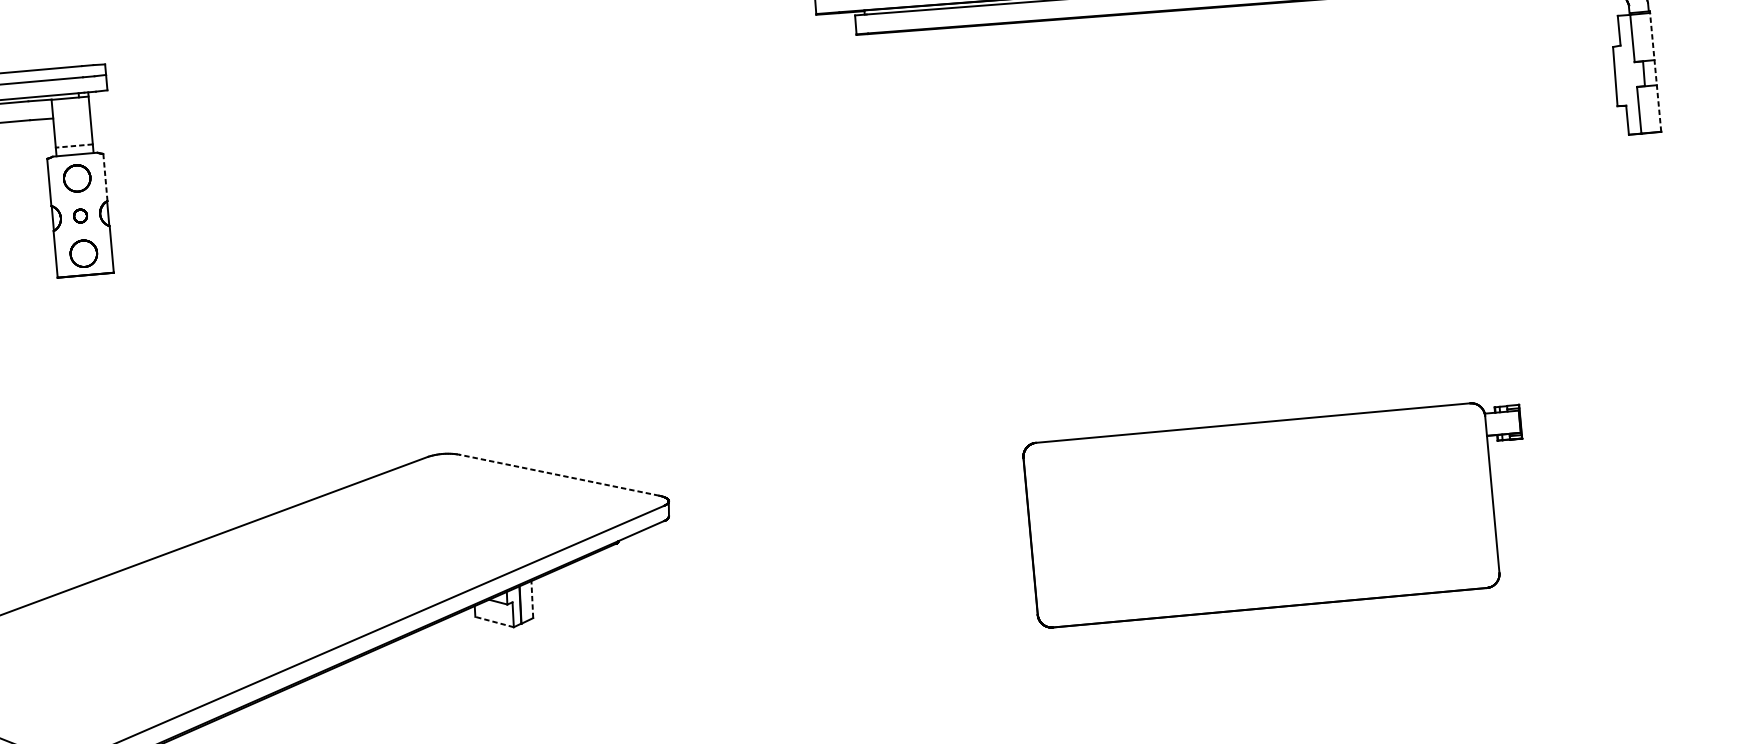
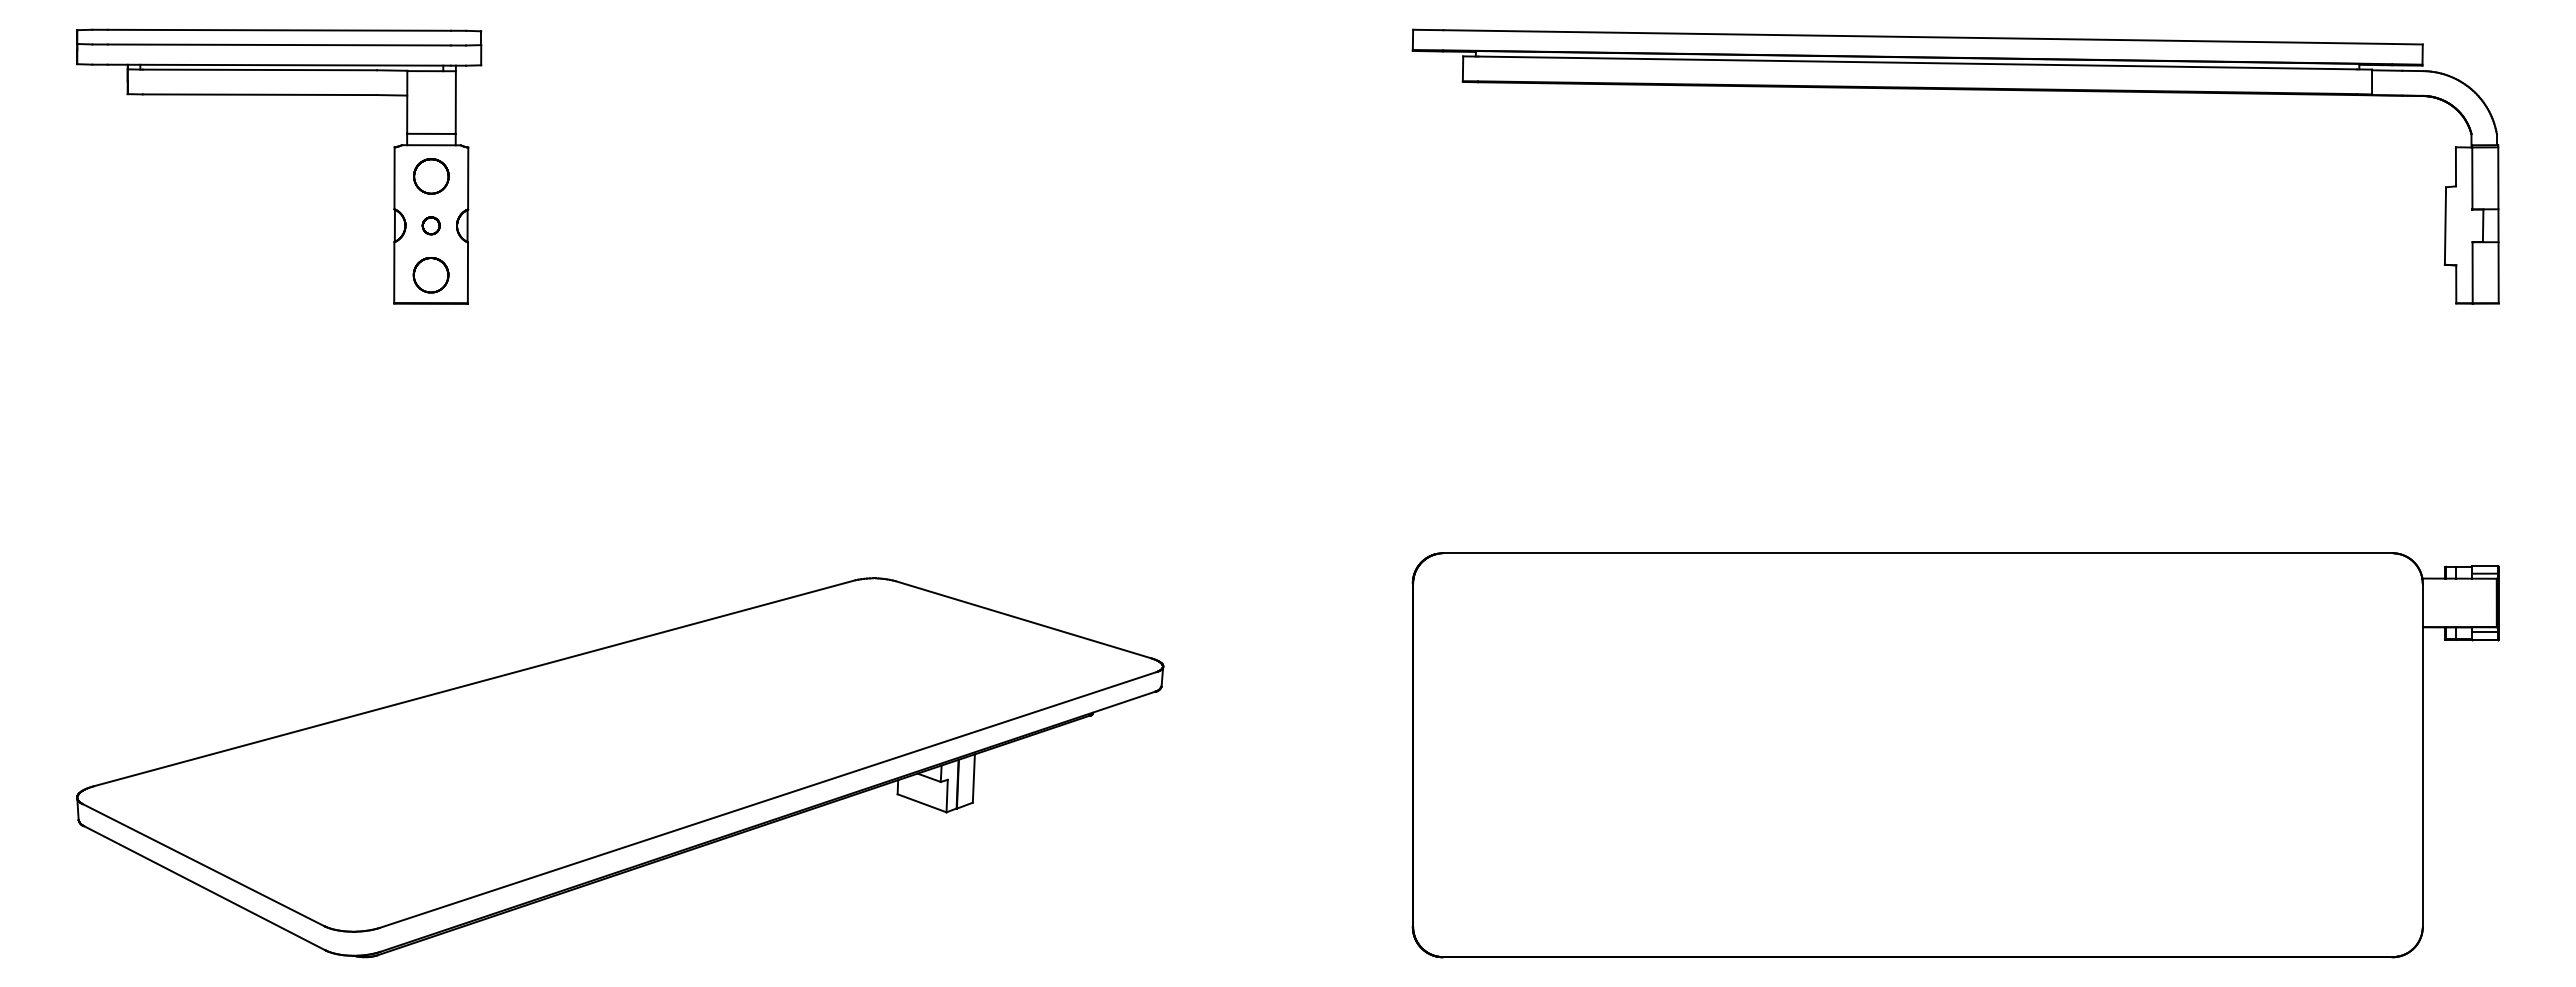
line: (1655, 72) -> (2498, 225), dashed -> solid
line: (73, 145) -> (430, 133), dashed -> solid
line: (105, 177) -> (468, 178), dashed -> solid
line: (559, 474) -> (1023, 619), dashed -> solid
part: (1278, 513) -> (1955, 755), size x1.67
line: (532, 599) -> (973, 778), dashed -> solid
line: (494, 622) -> (921, 803), dashed -> solid

